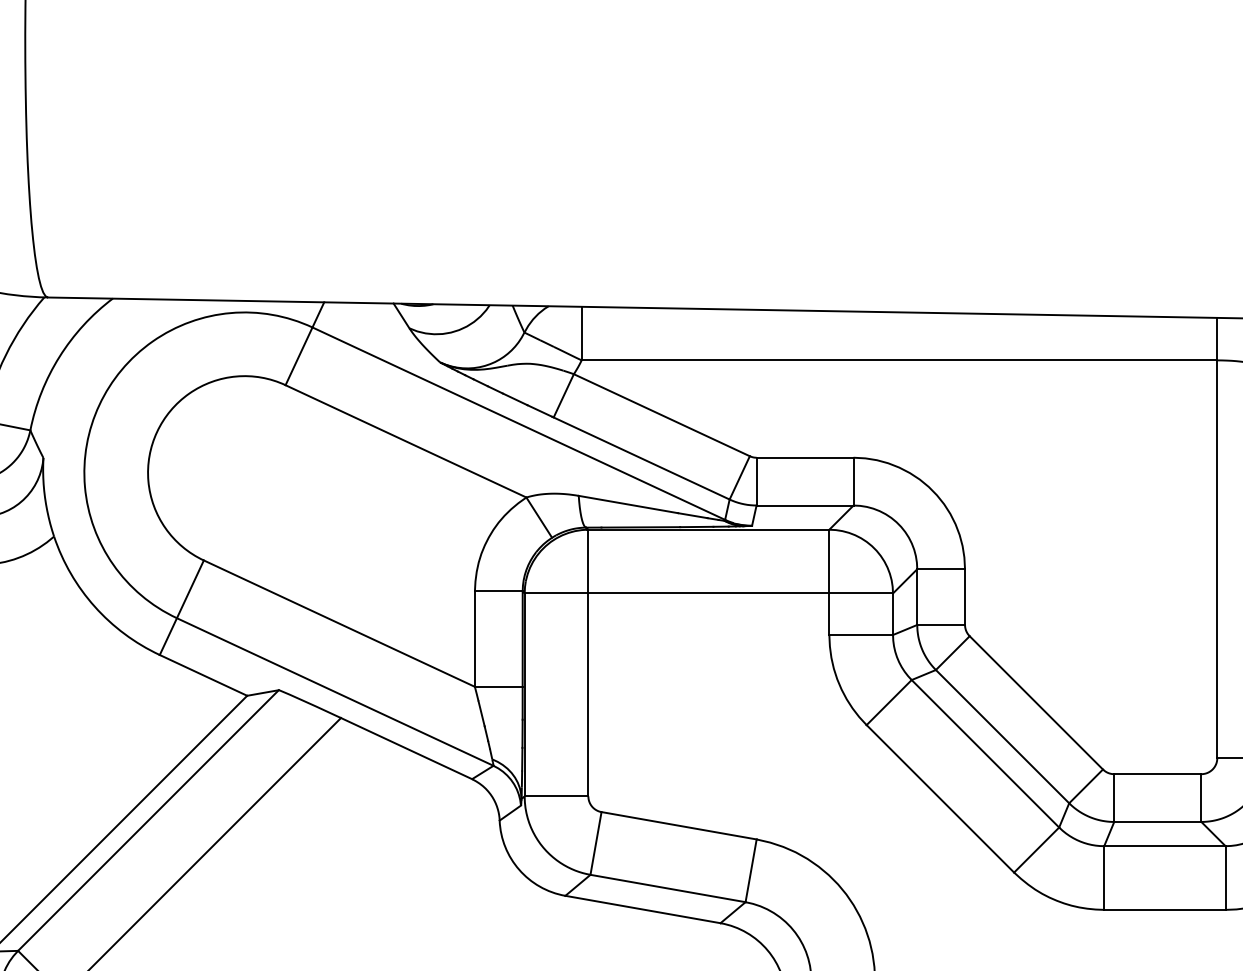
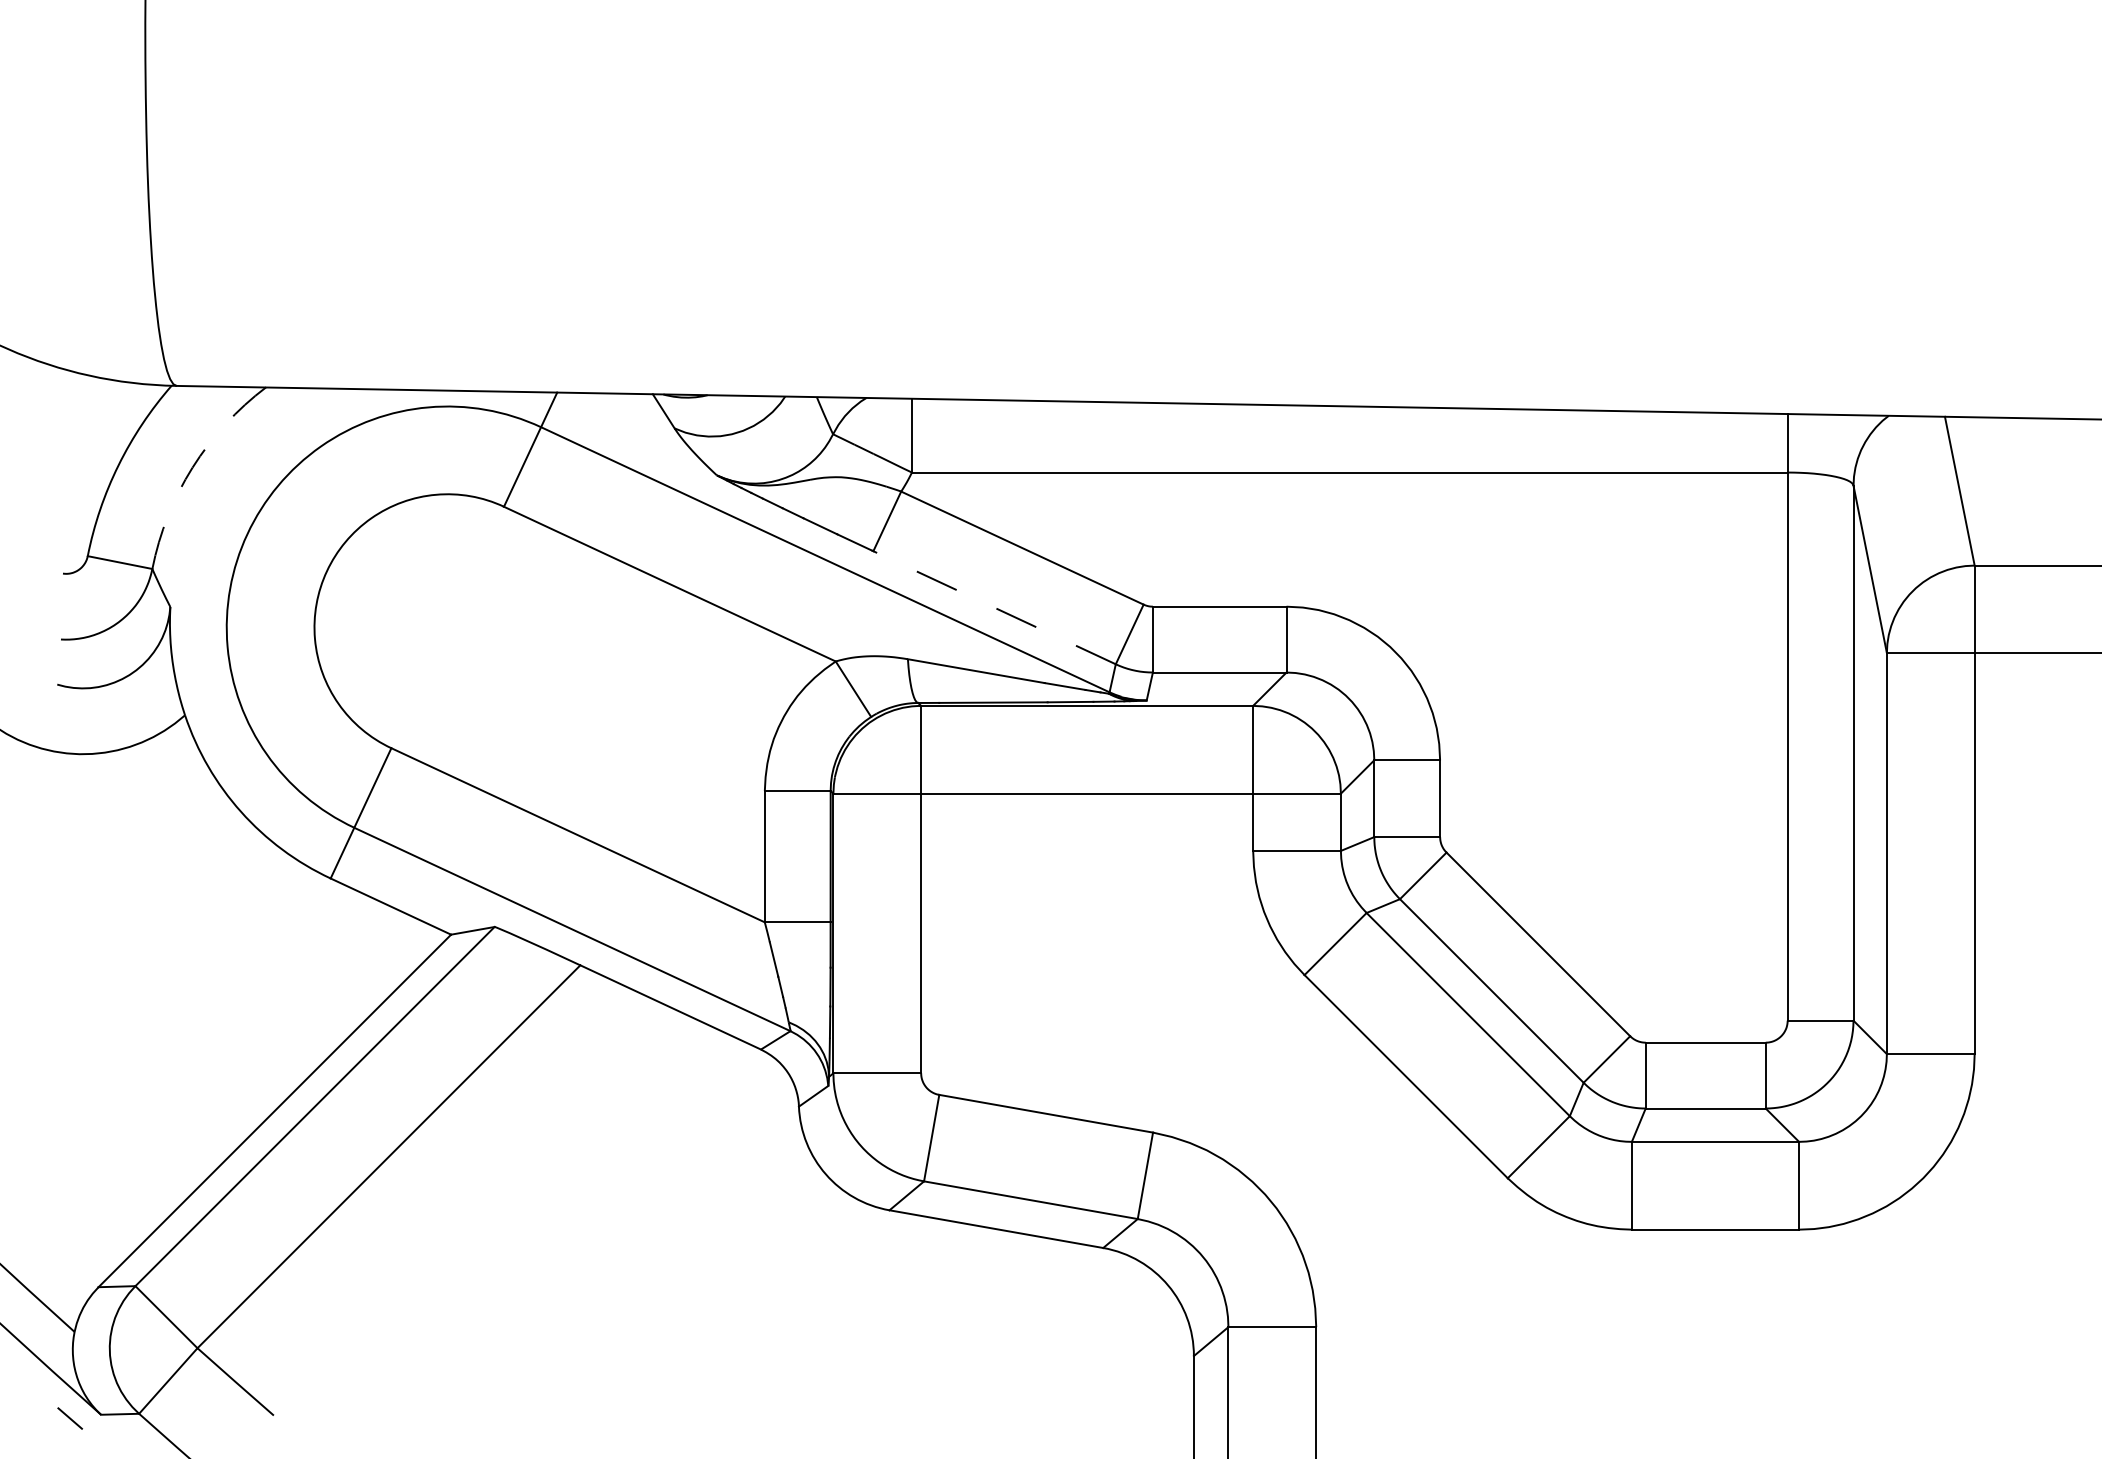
arc: (59, 356) -> (192, 467), solid -> dashed
line: (640, 458) -> (993, 607), solid -> dashed

